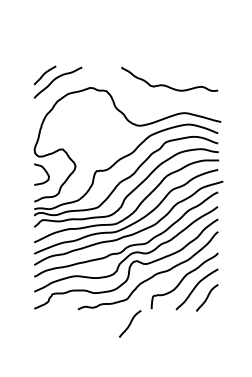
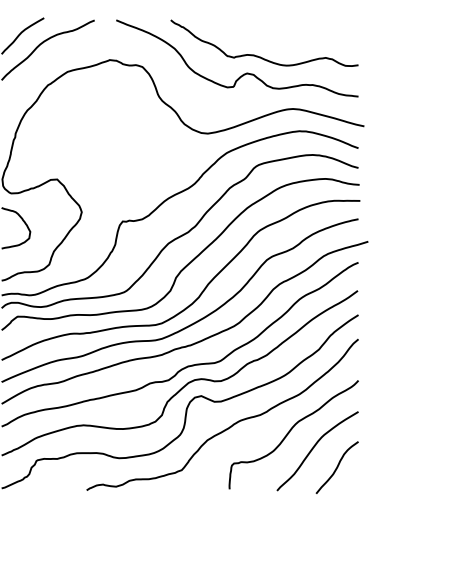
curve: (158, 94) -> (242, 72), added
curve: (130, 323) -> (188, 517), removed

